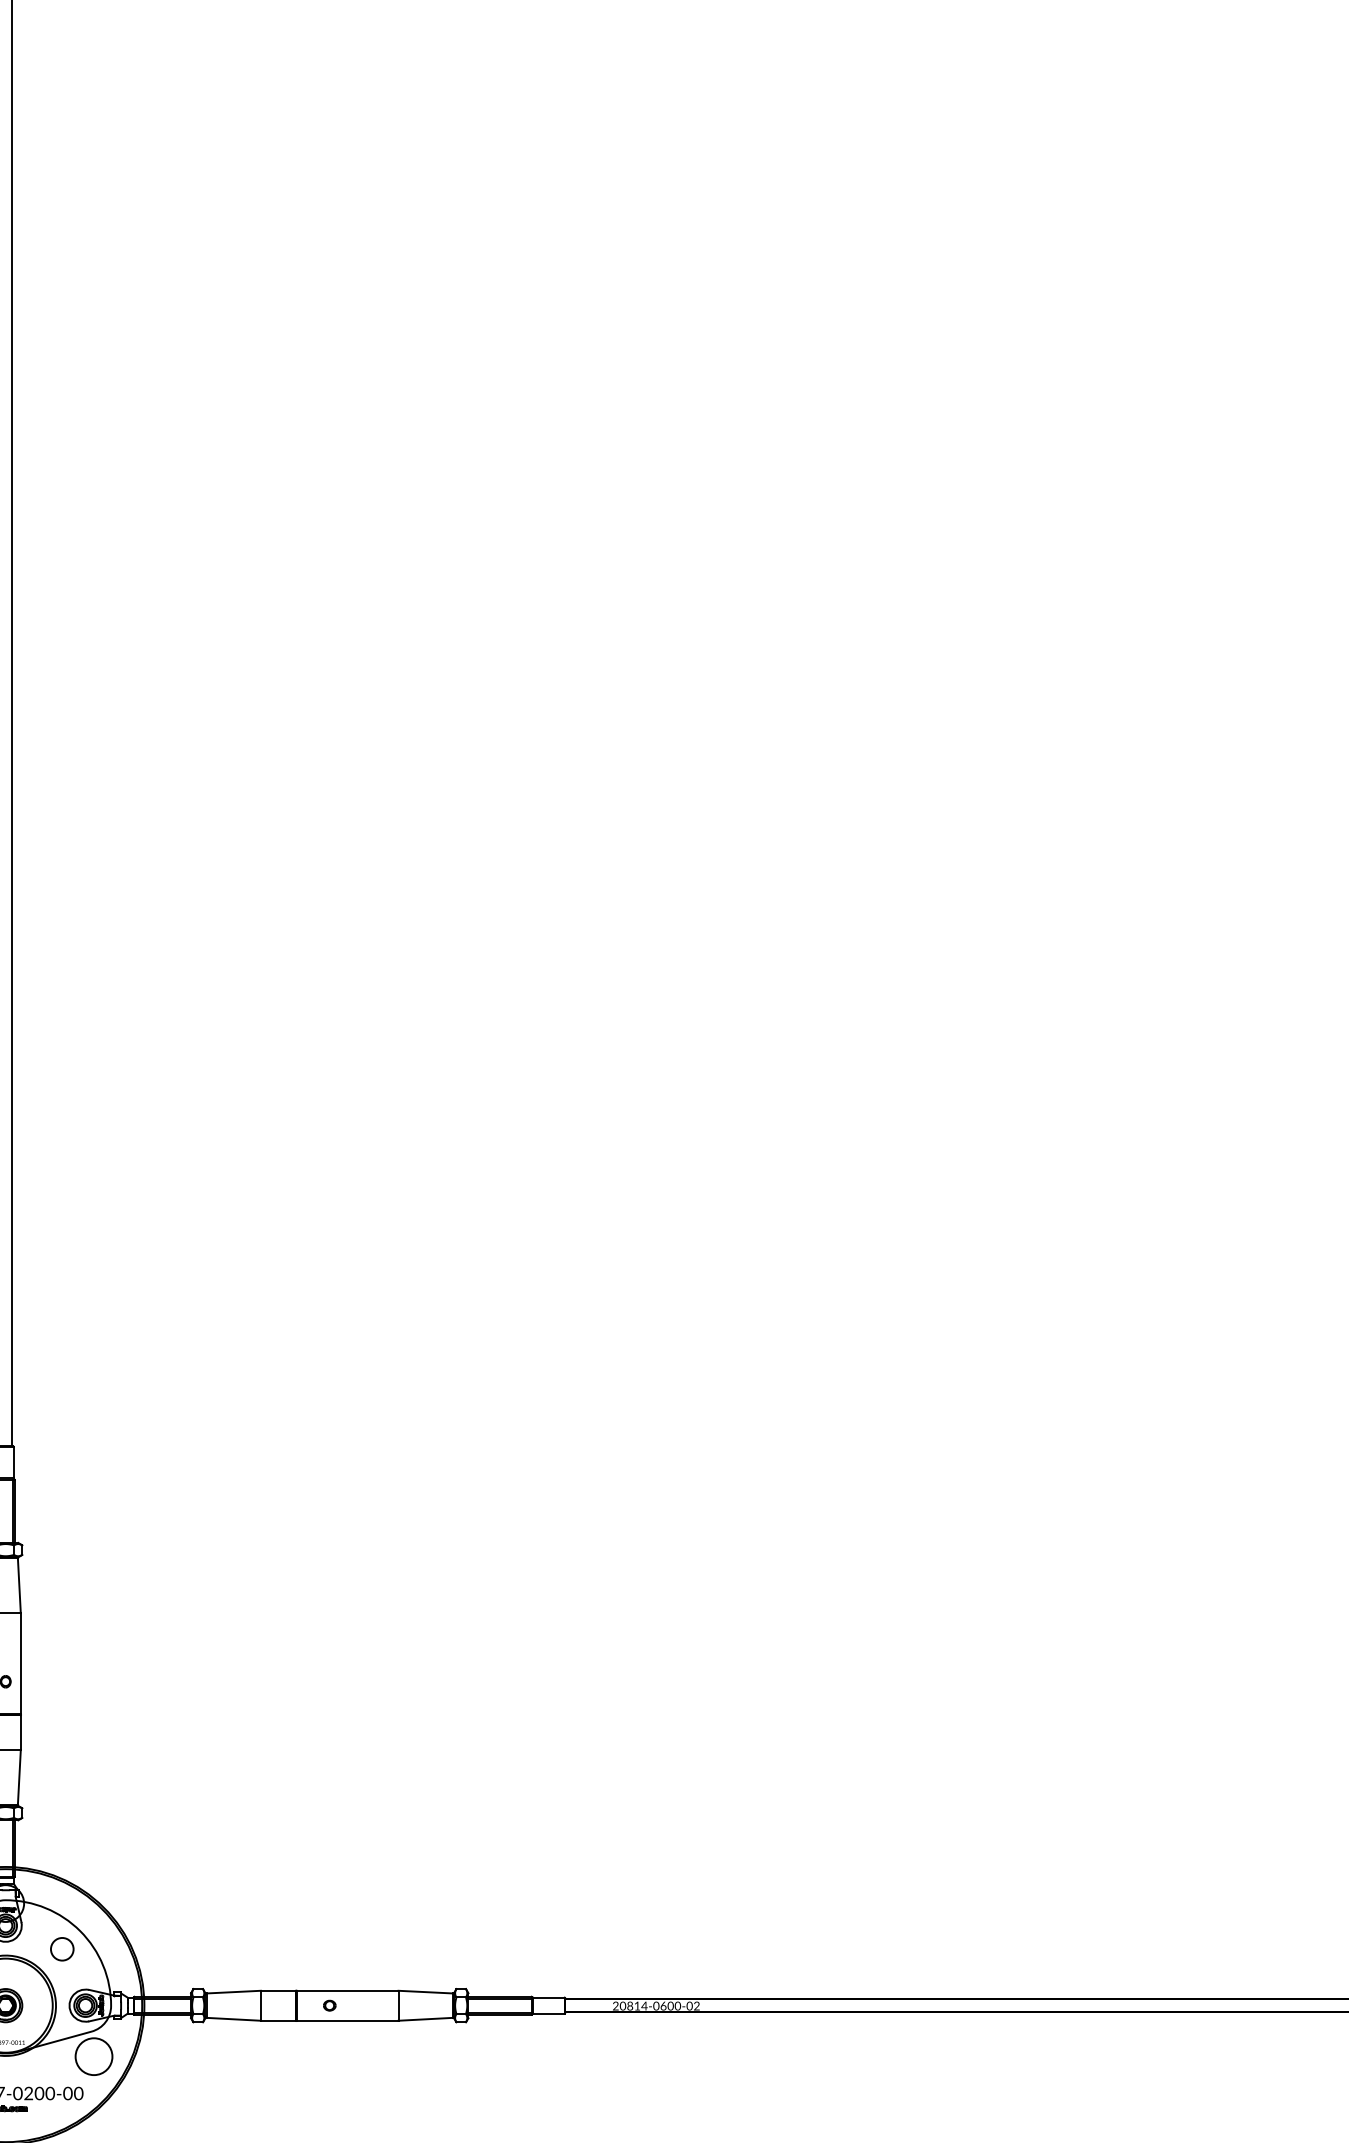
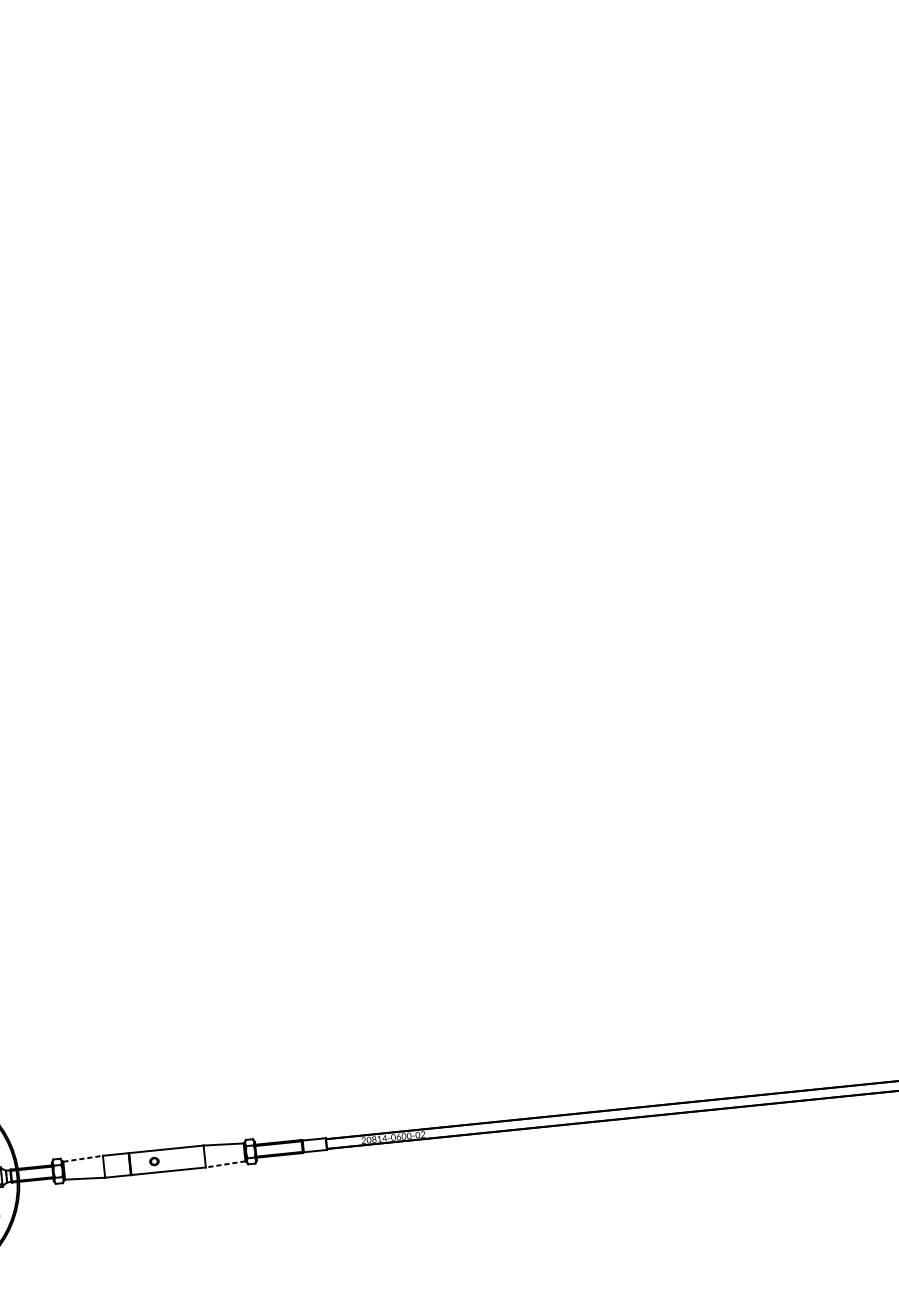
line: (234, 1992) -> (83, 1159), solid -> dashed
line: (425, 2019) -> (225, 1164), solid -> dashed

